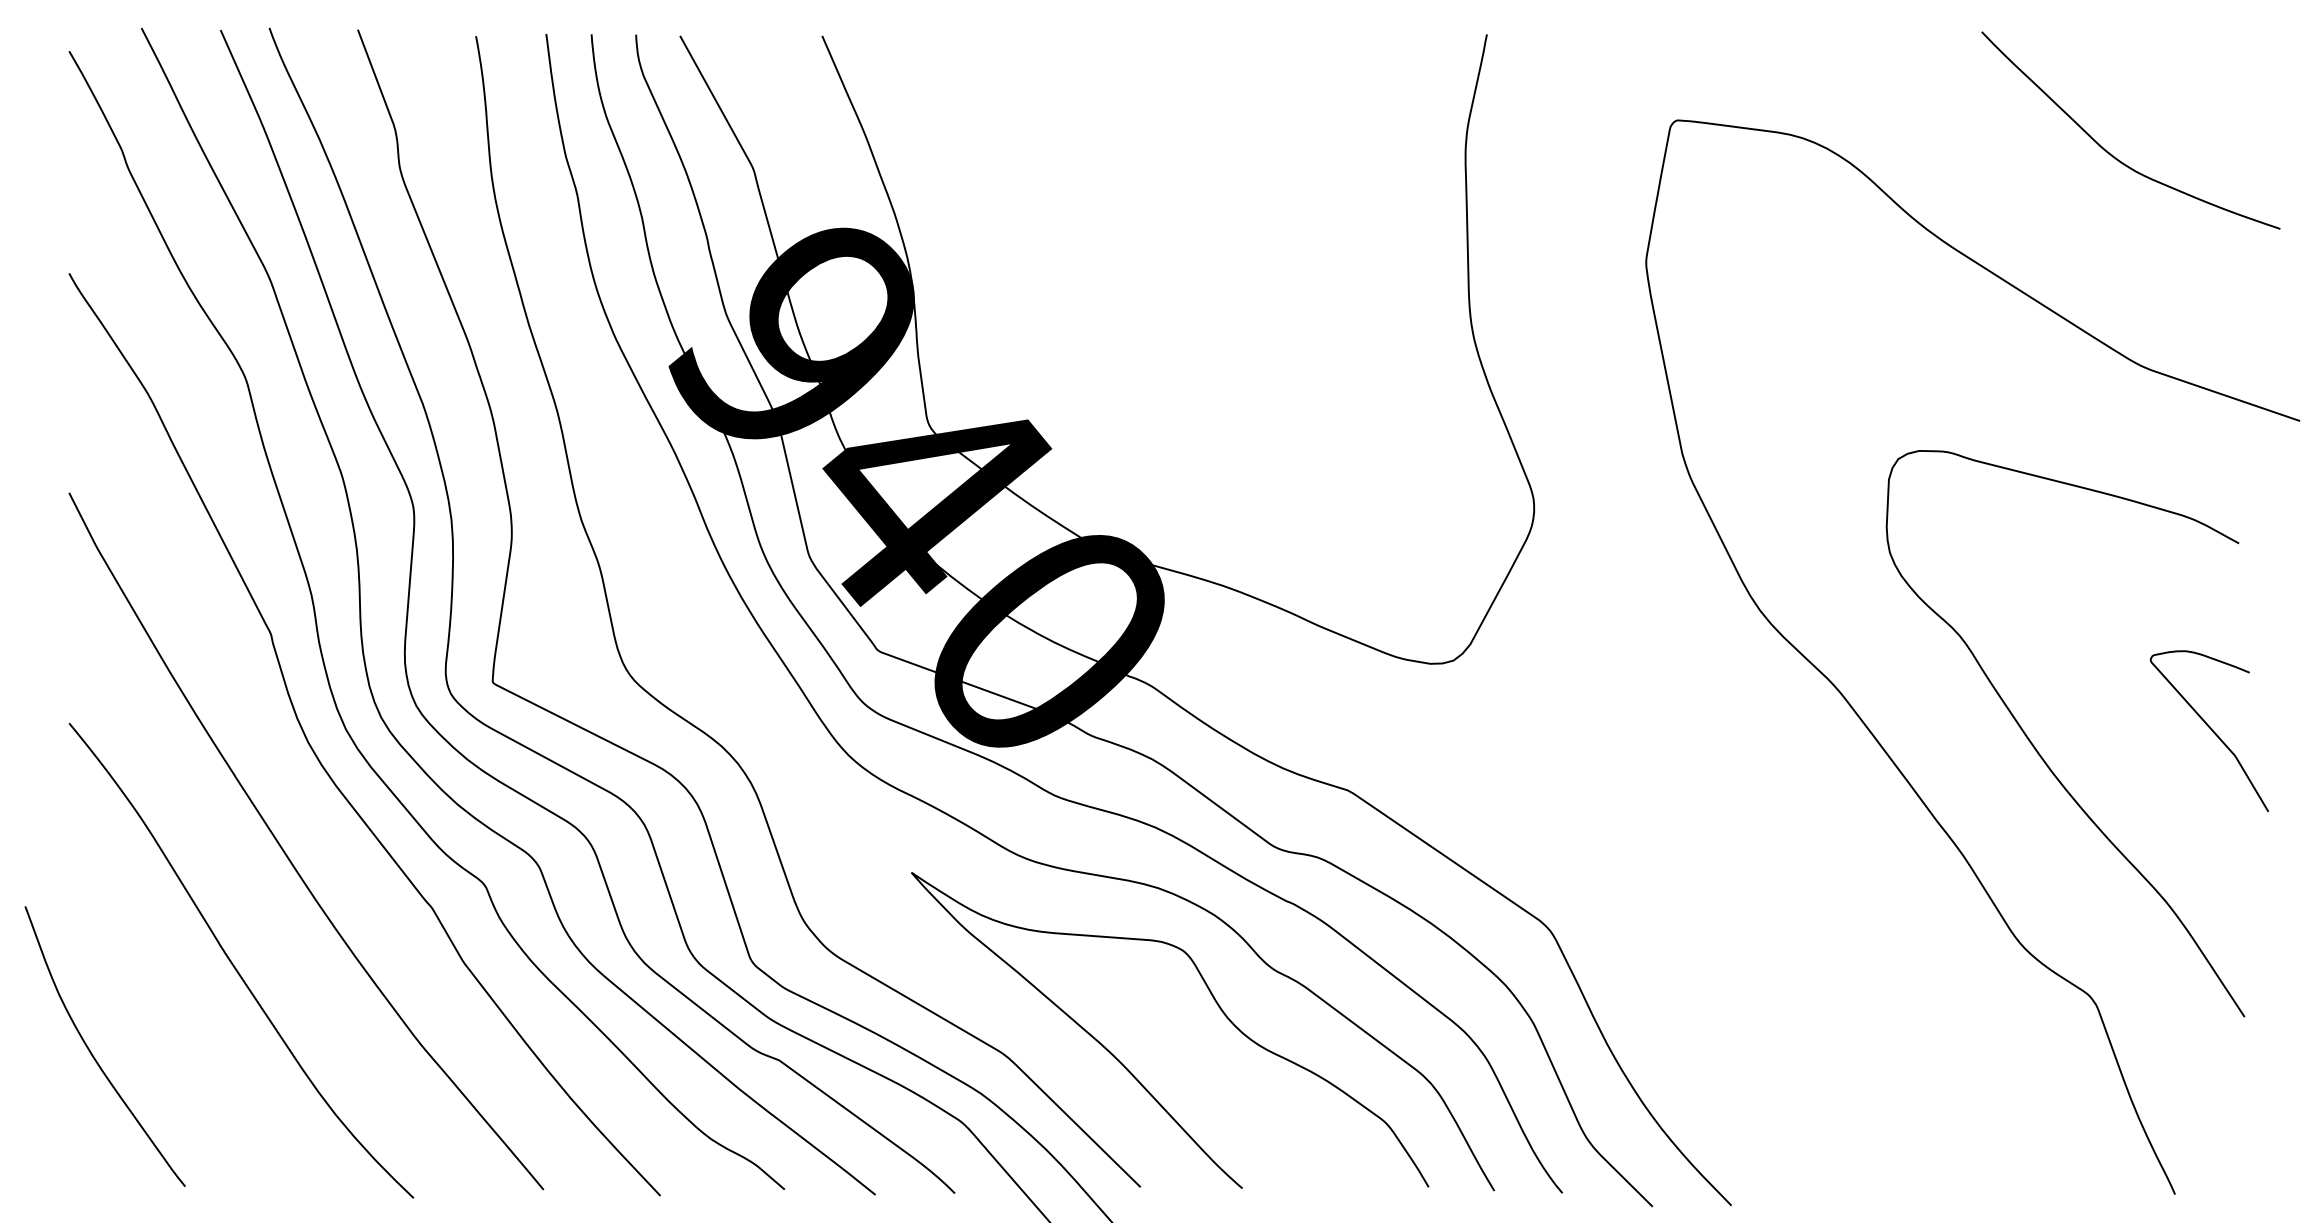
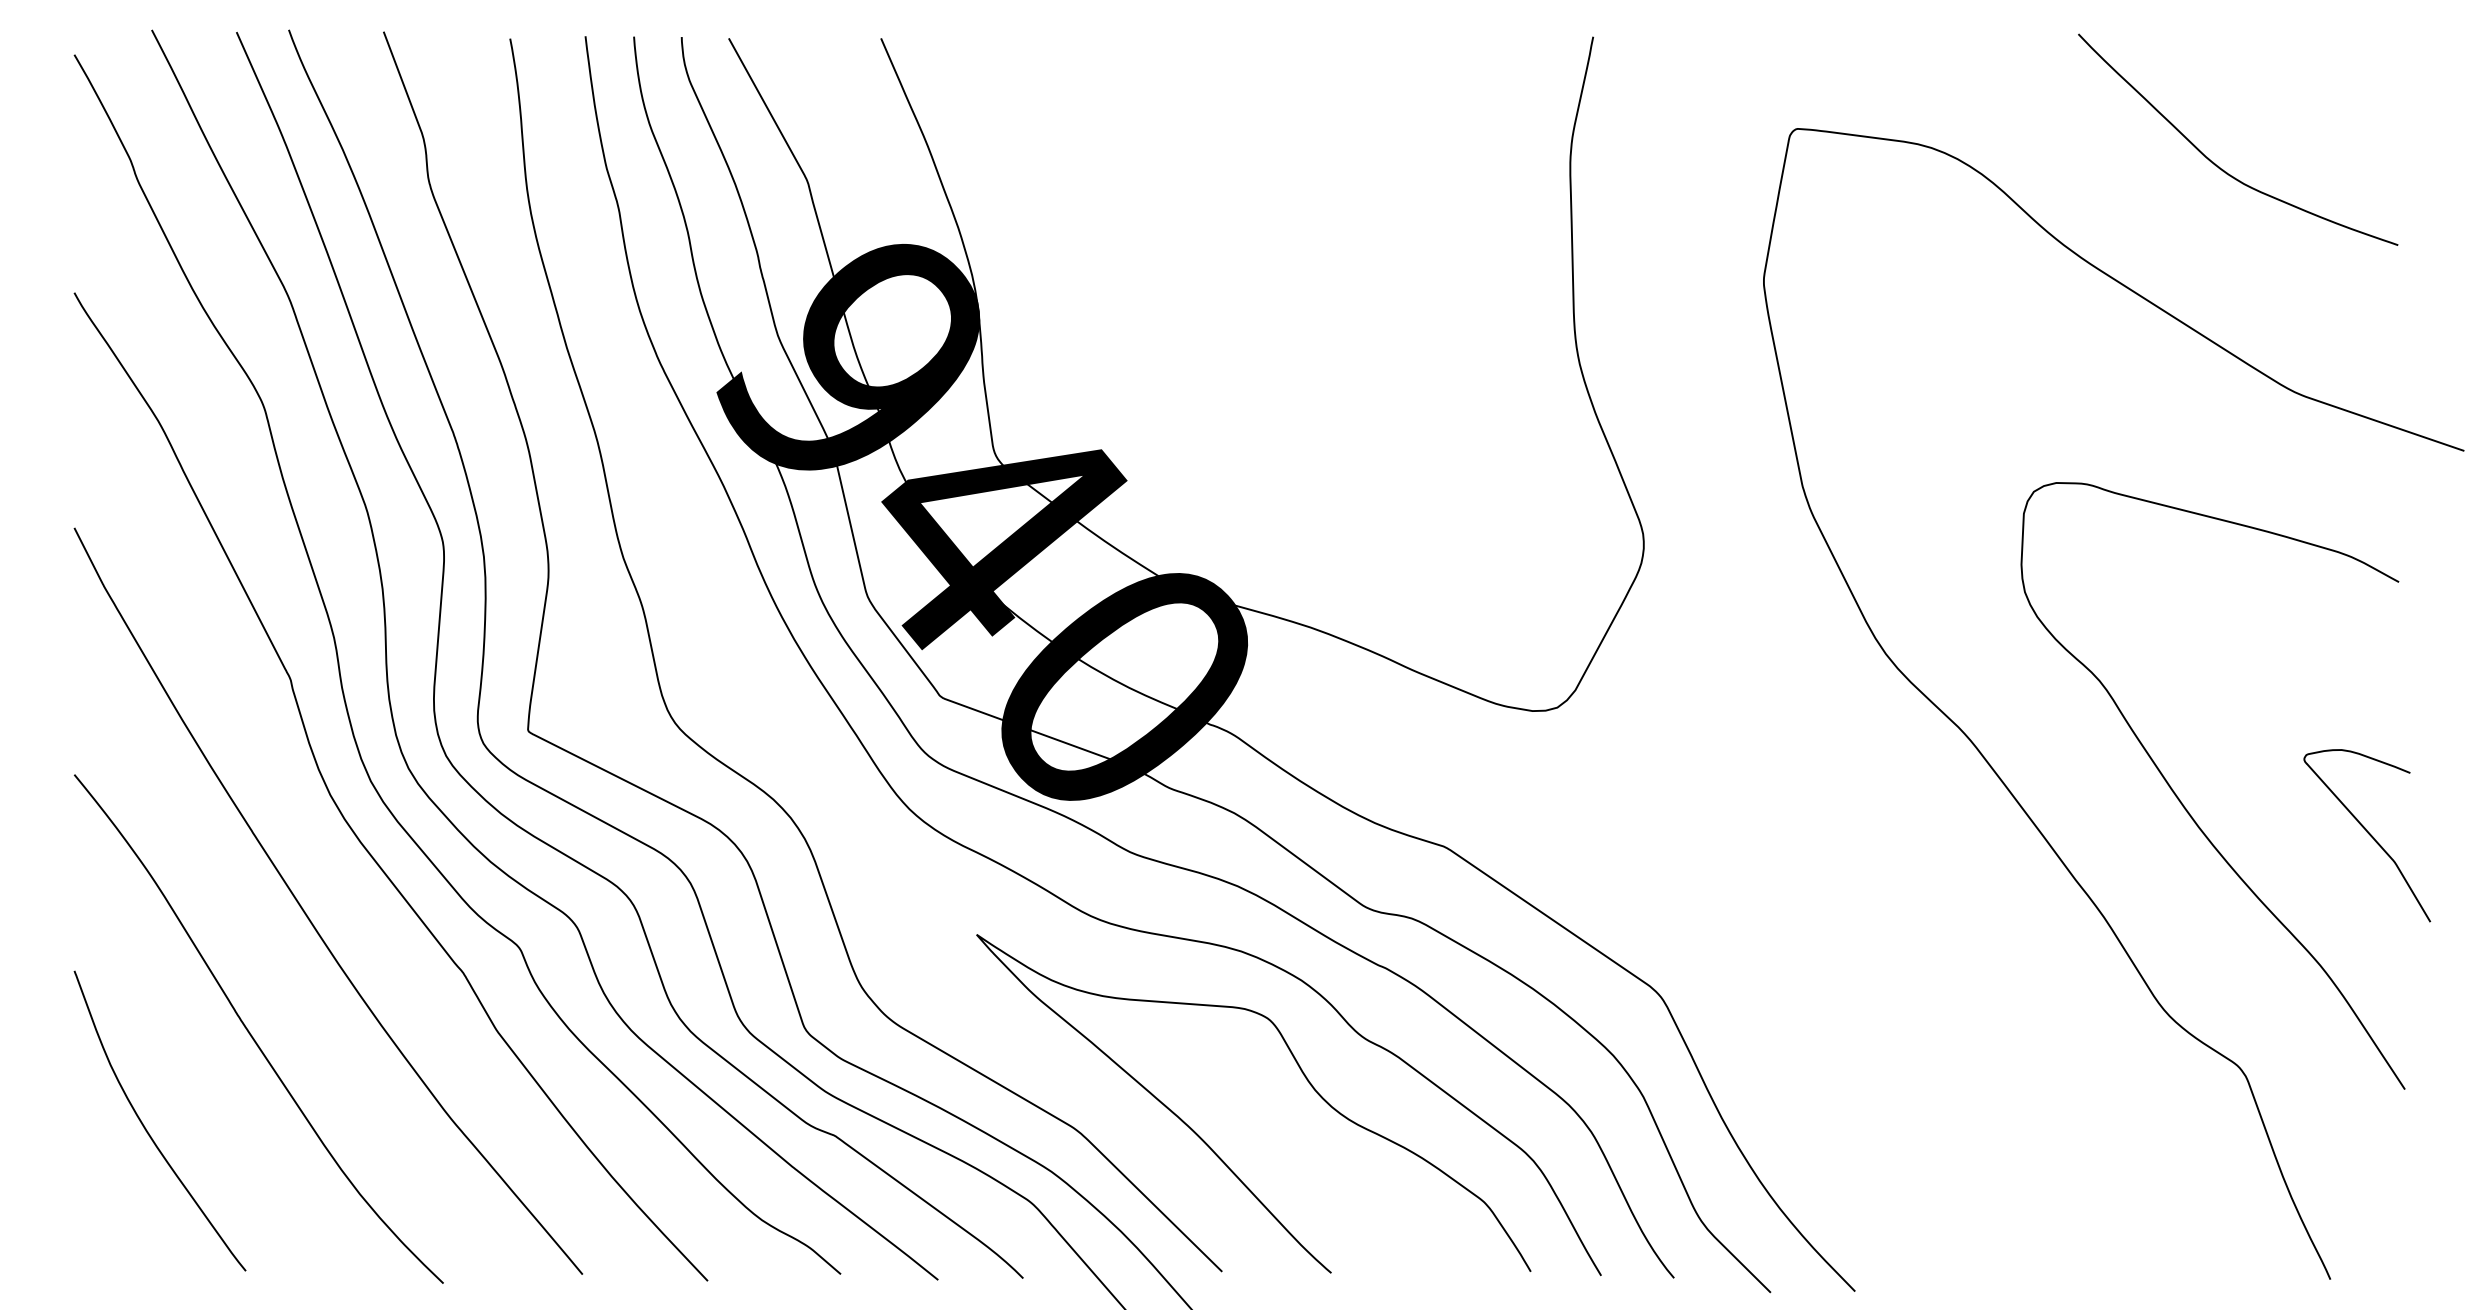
curve: (2112, 154) -> (2218, 165), moved
curve: (2210, 729) -> (2368, 833), moved
curve: (92, 1053) -> (146, 1128), moved

